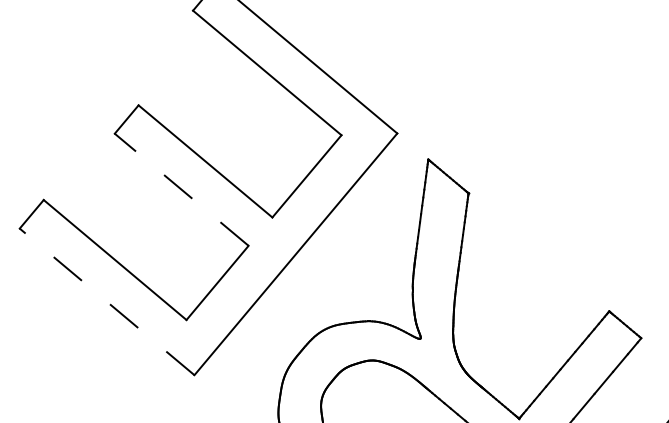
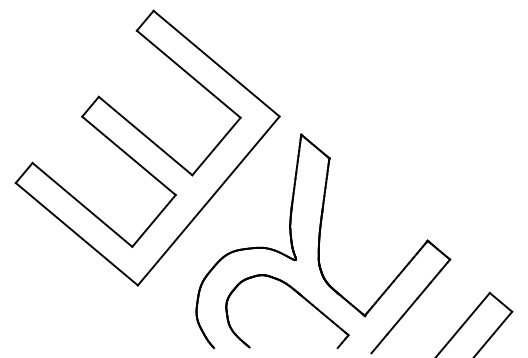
line: (181, 189) -> (128, 155), dashed -> solid
line: (106, 302) -> (76, 234), dashed -> solid

